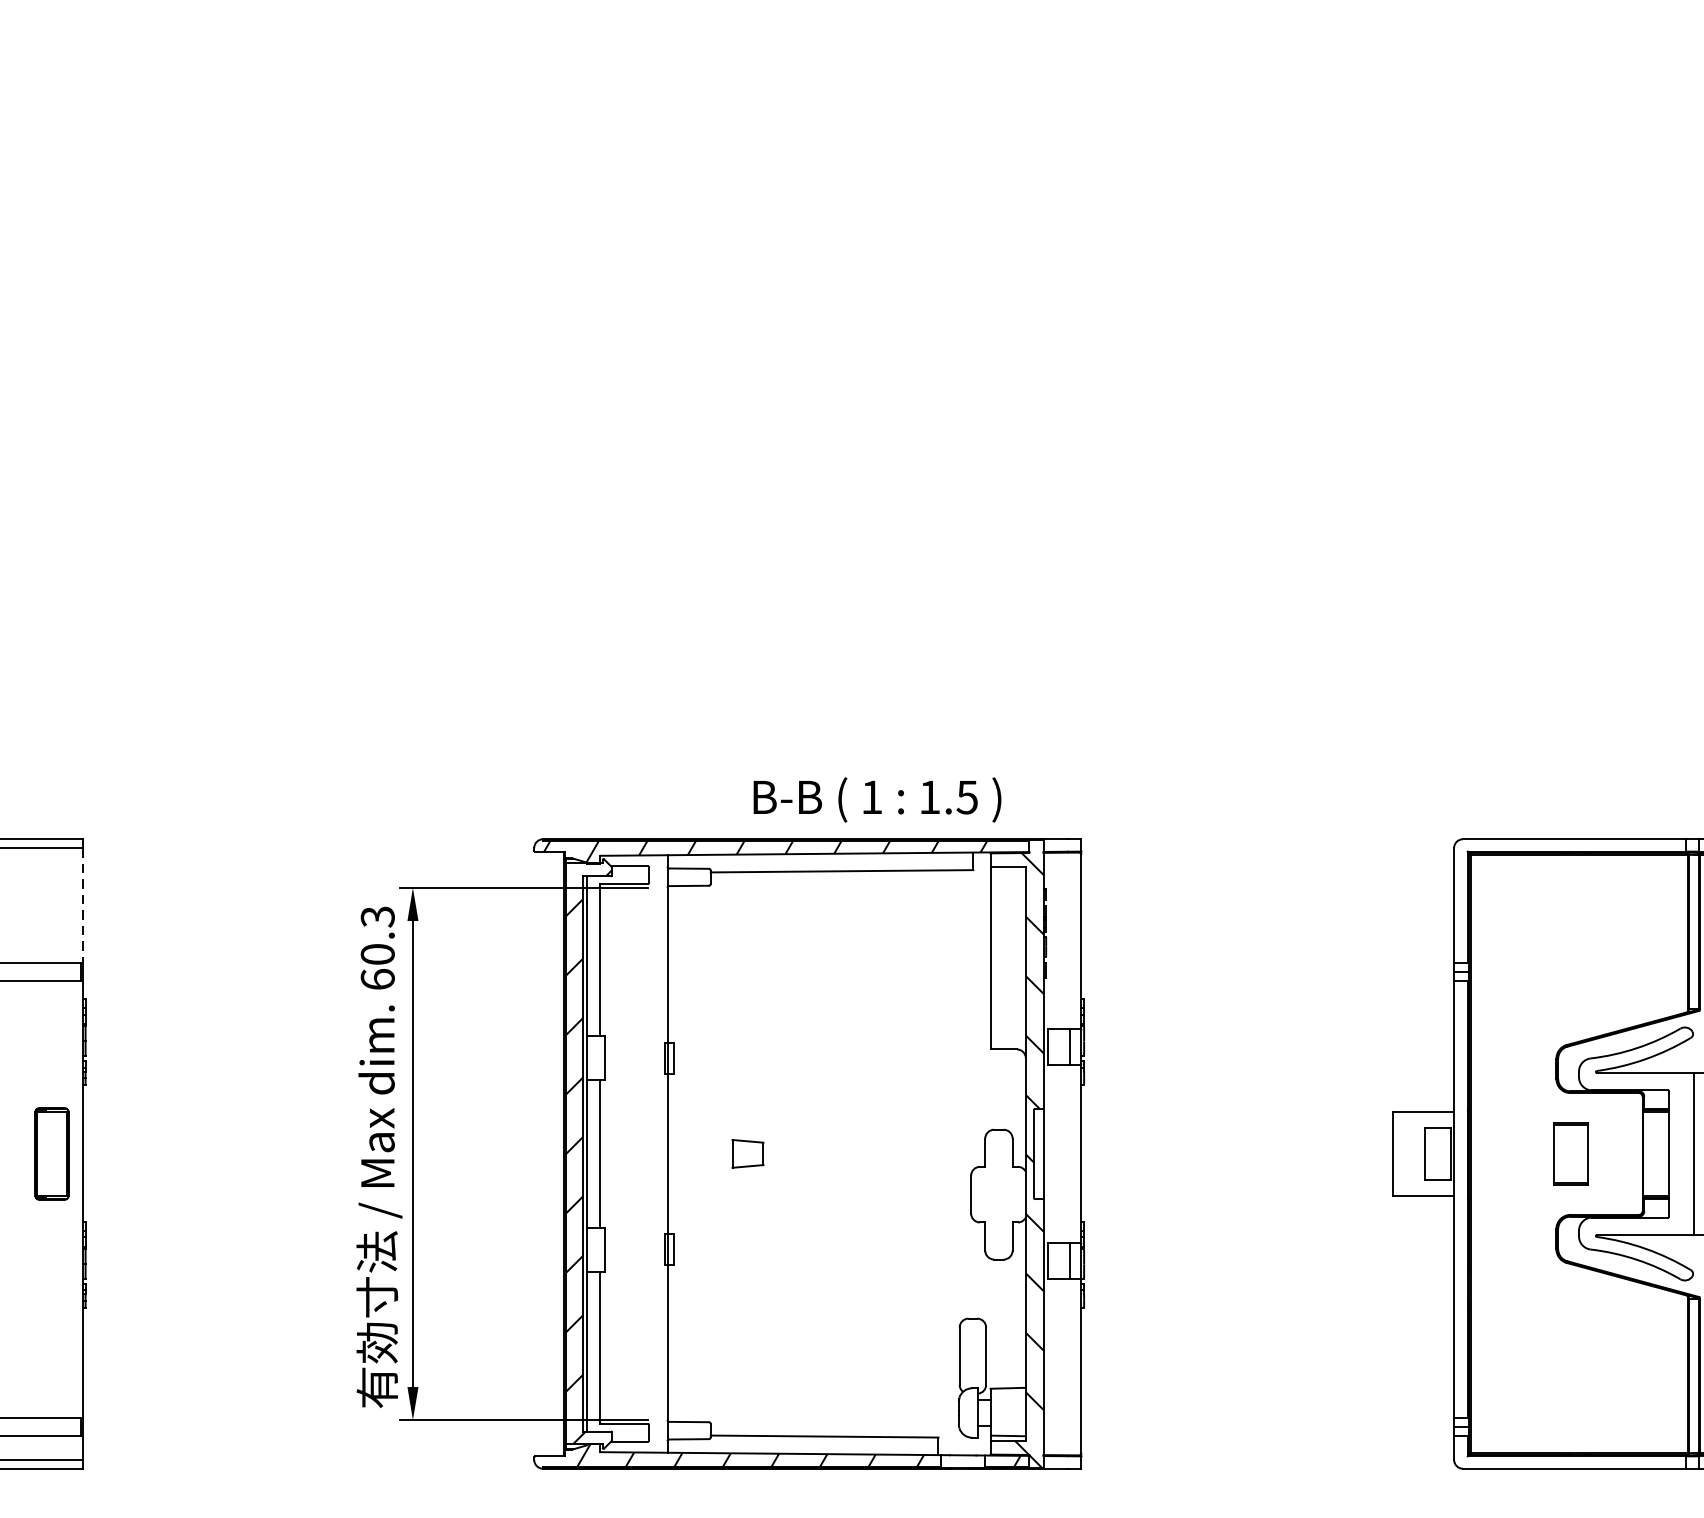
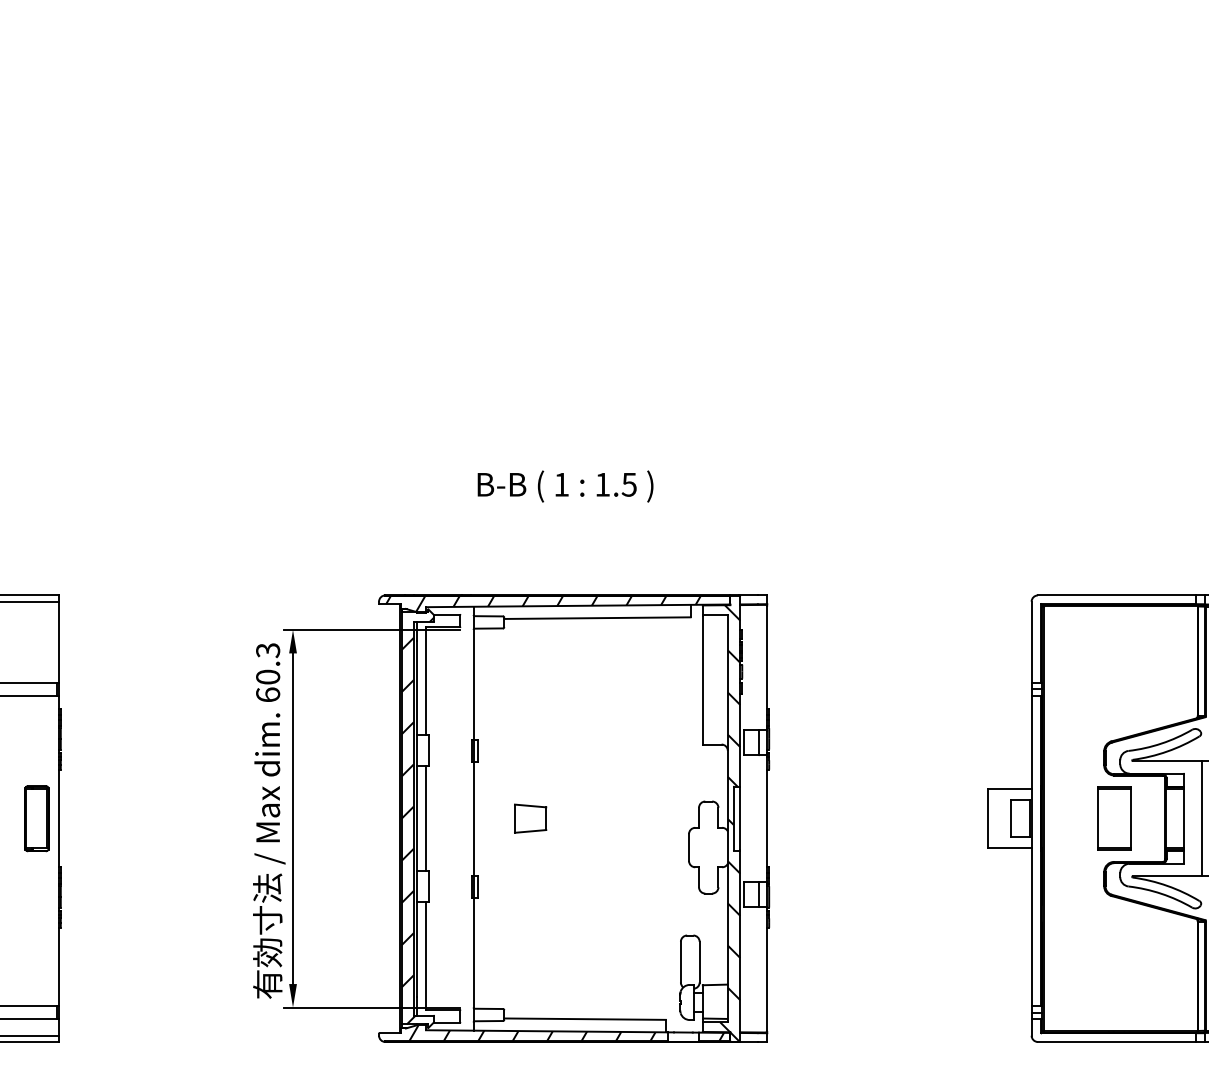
text: (877, 799) -> (565, 486), moved
line: (82, 905) -> (58, 642), dashed -> solid
part: (747, 1153) -> (530, 818), size x1.43
part: (1570, 1153) -> (1114, 818), size x1.43

